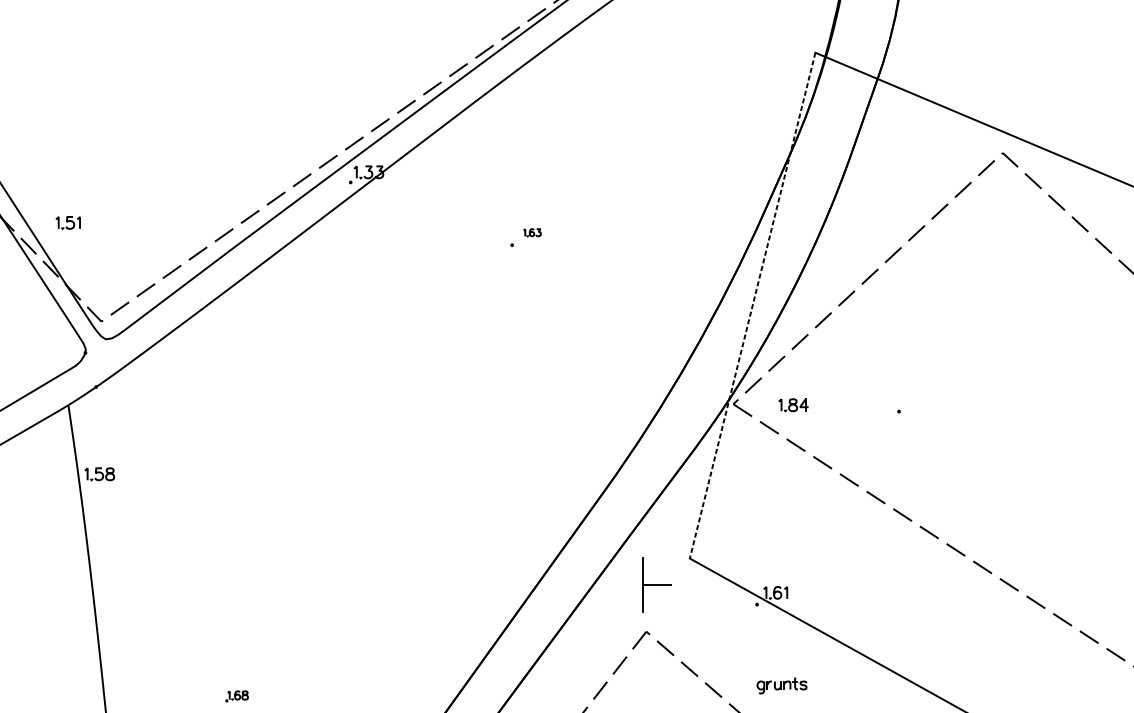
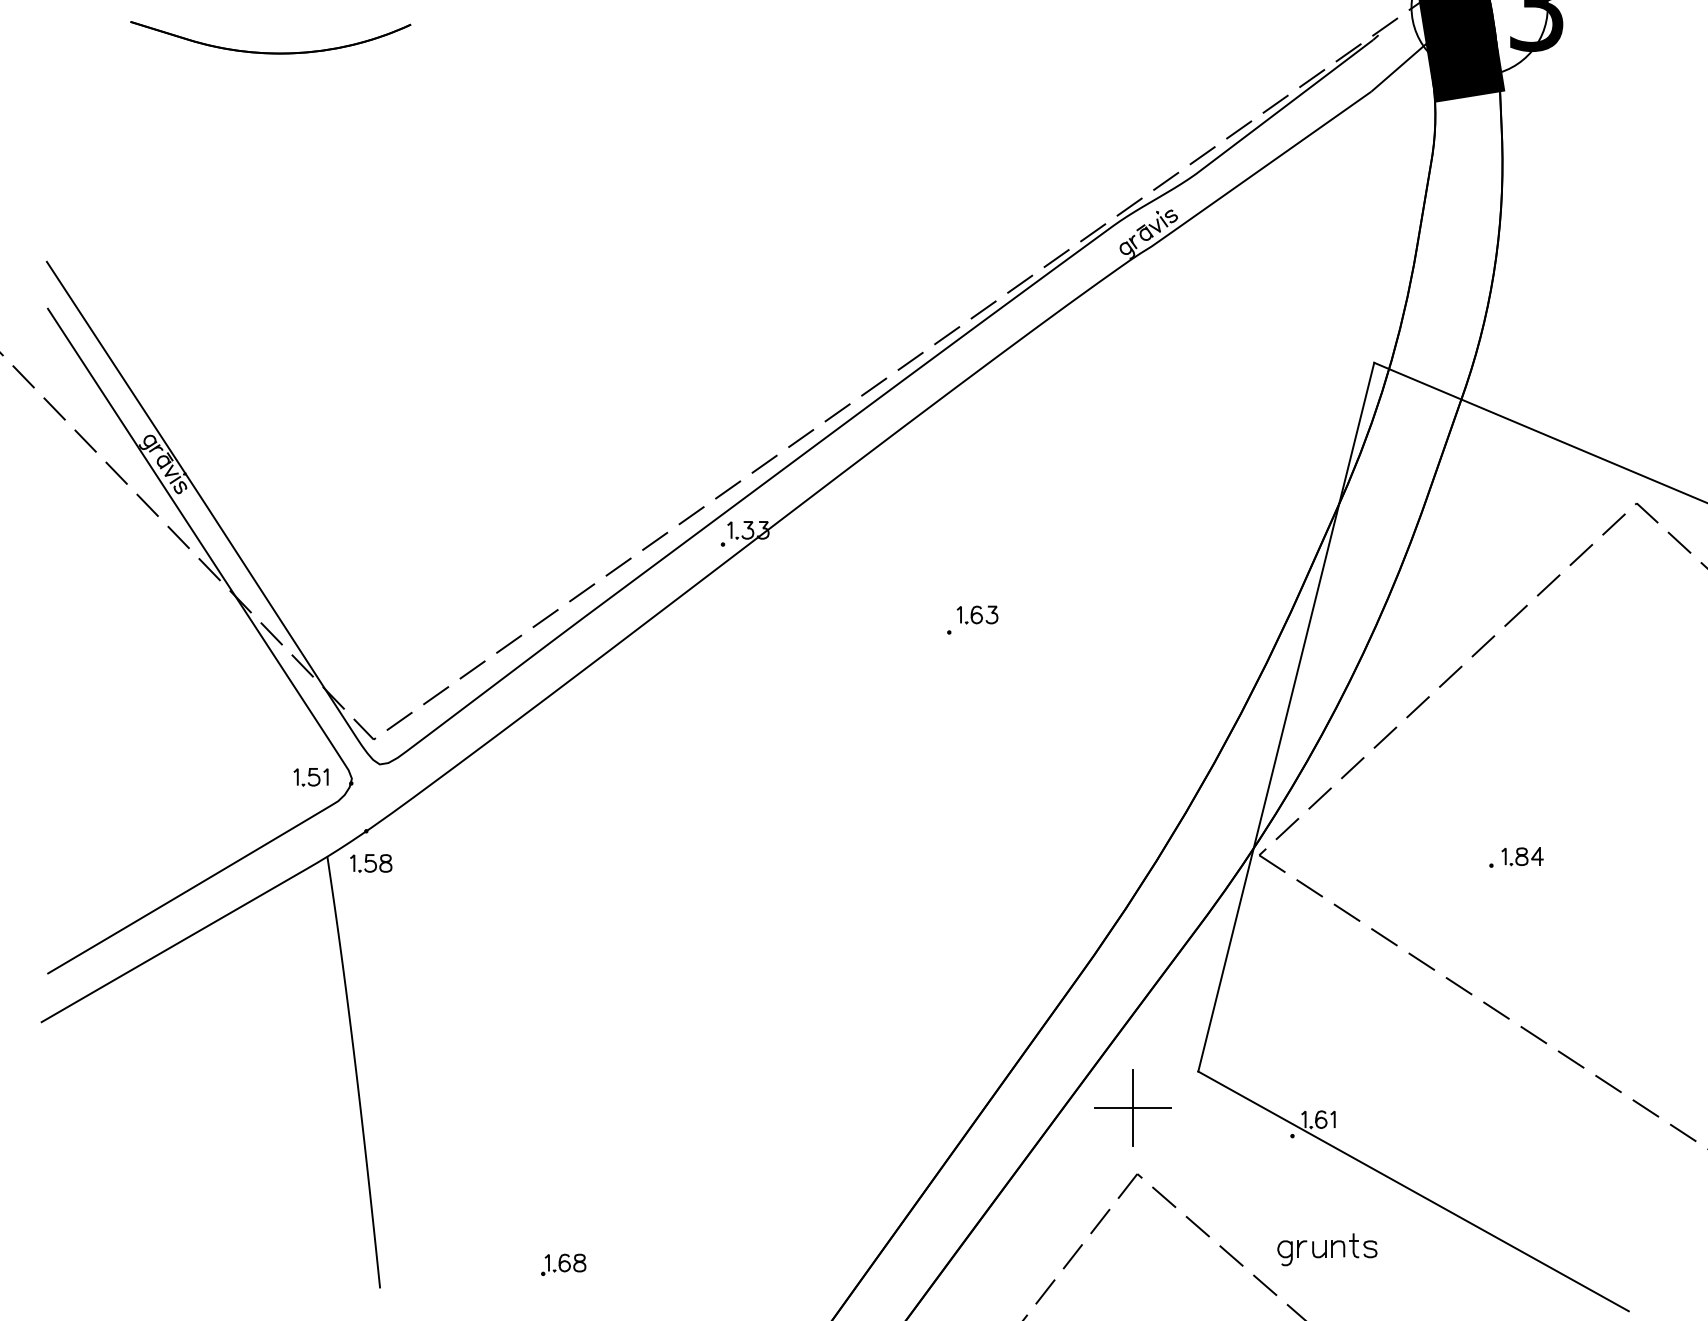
part: (67, 223) -> (310, 777), moved
part: (532, 232) -> (977, 614), size x1.67
line: (752, 305) -> (1286, 717), dashed -> solid
part: (793, 405) -> (1522, 856), moved
part: (99, 474) -> (371, 863), moved
line: (630, 584) -> (1114, 1108), added
part: (782, 685) -> (1327, 1249), size x1.43
part: (236, 696) -> (563, 1264), size x1.43

